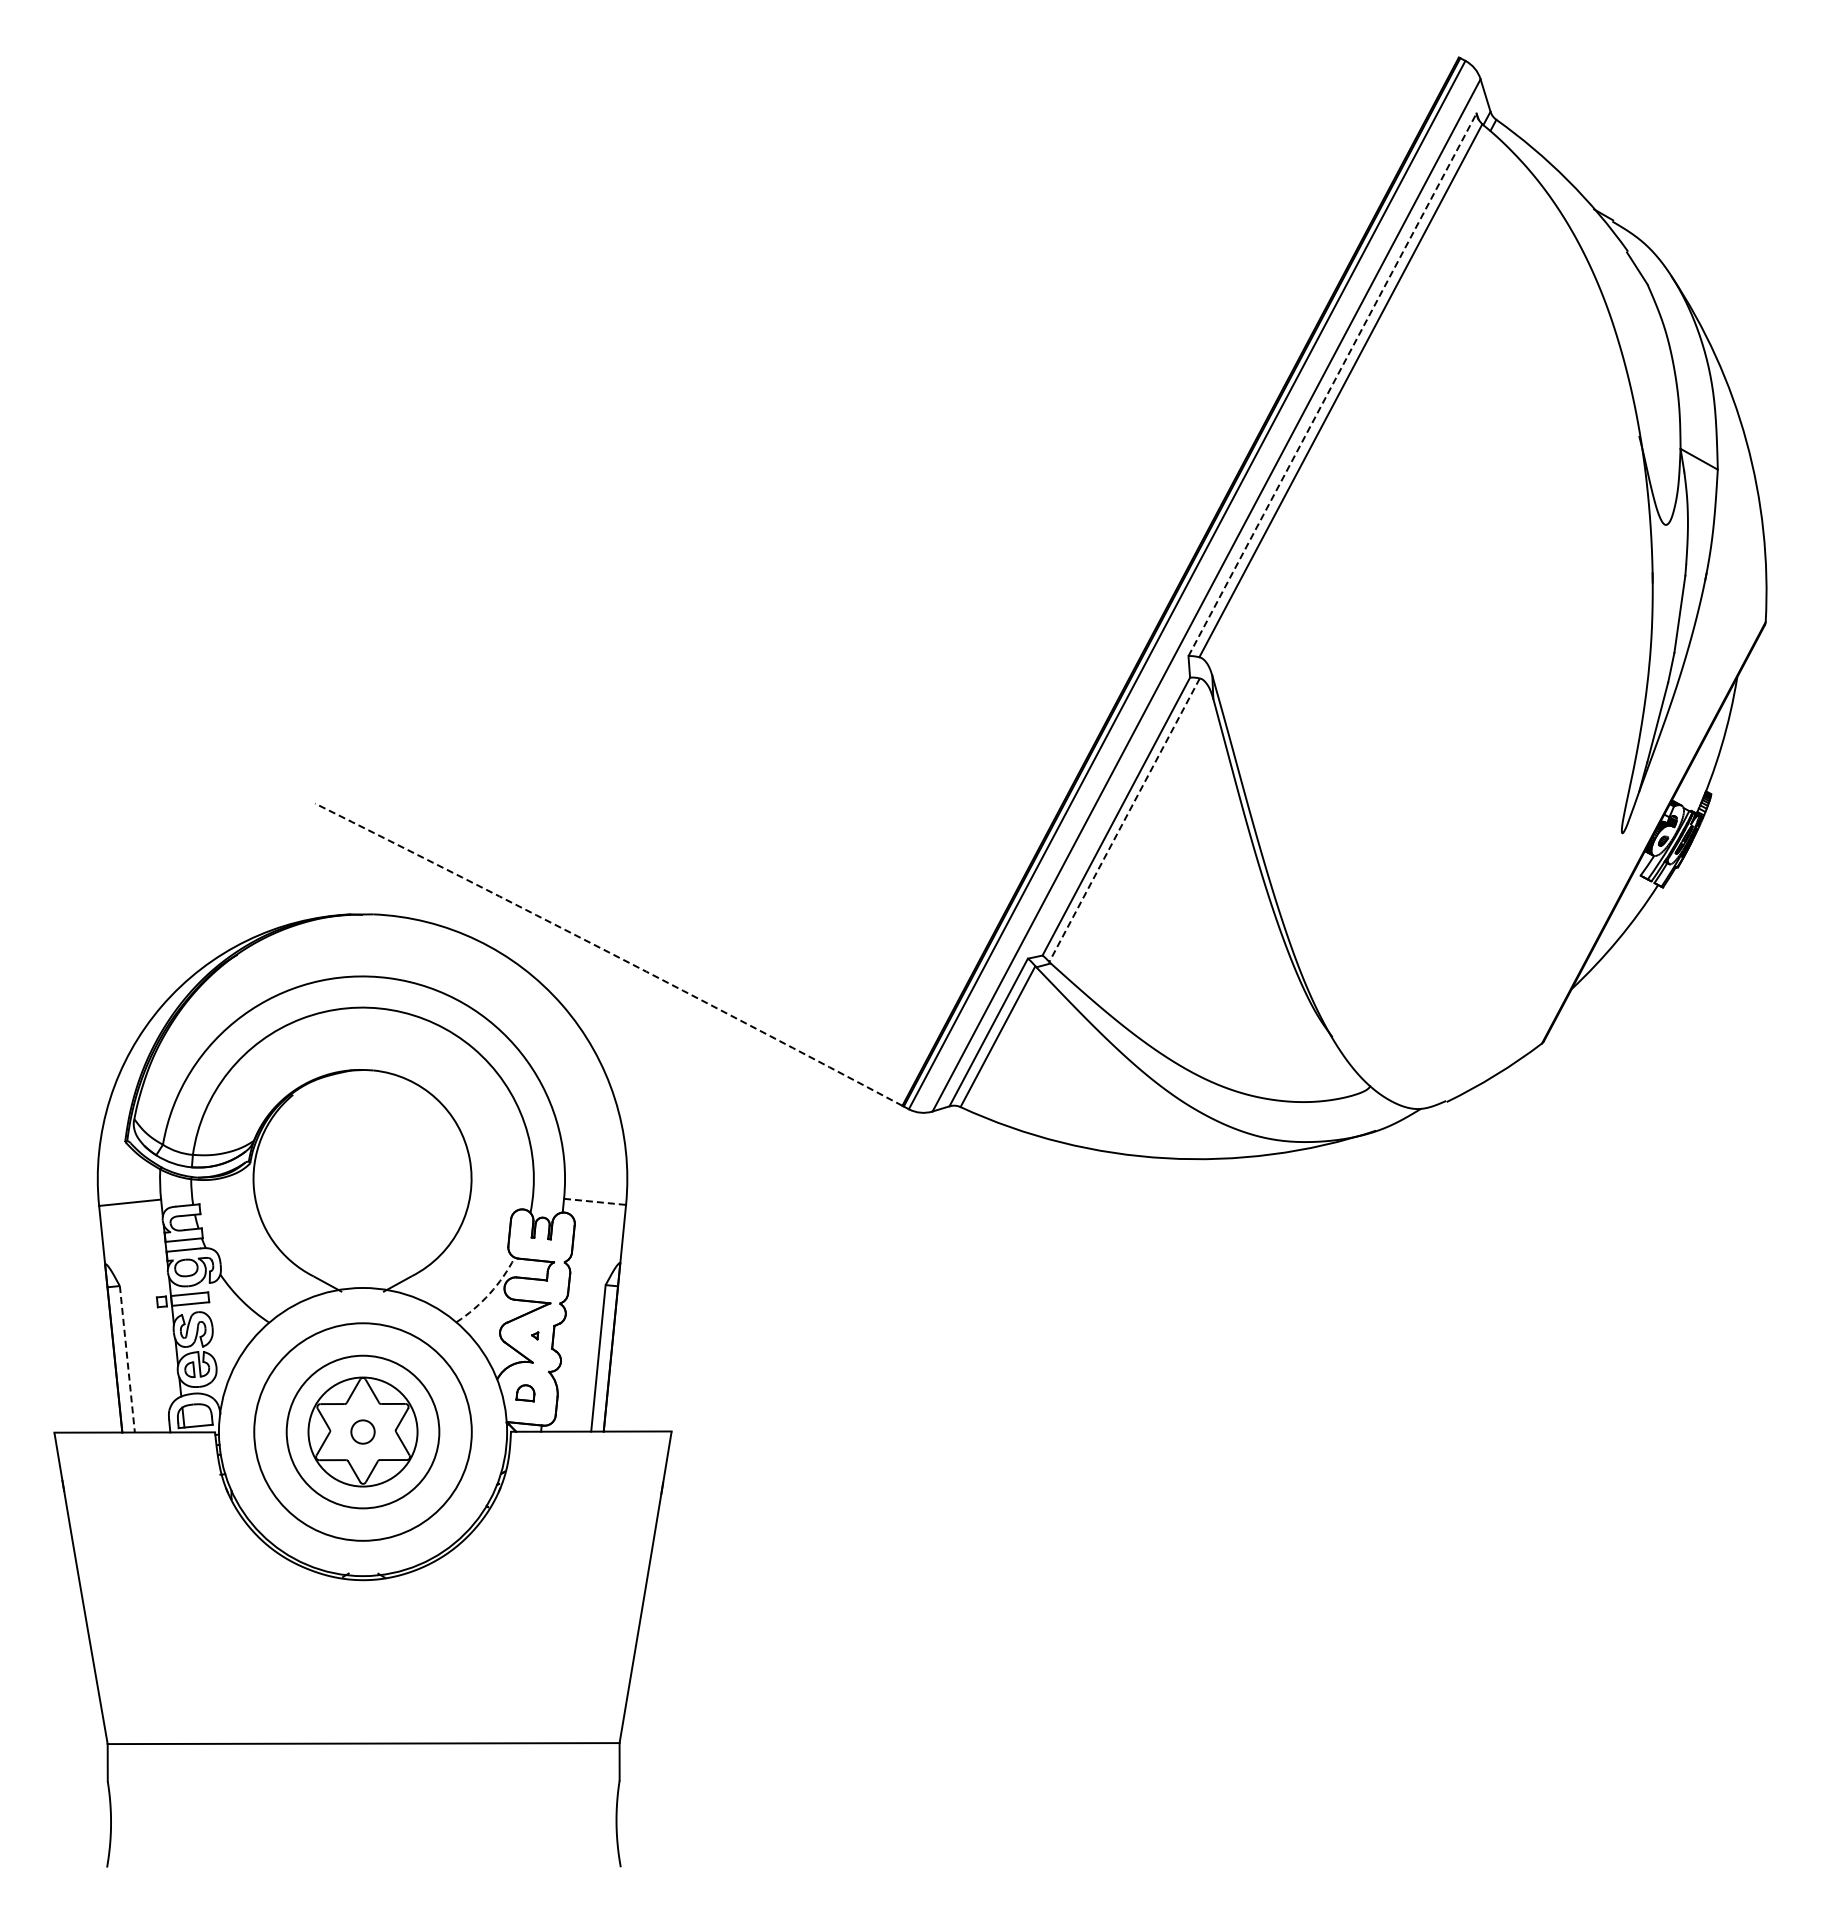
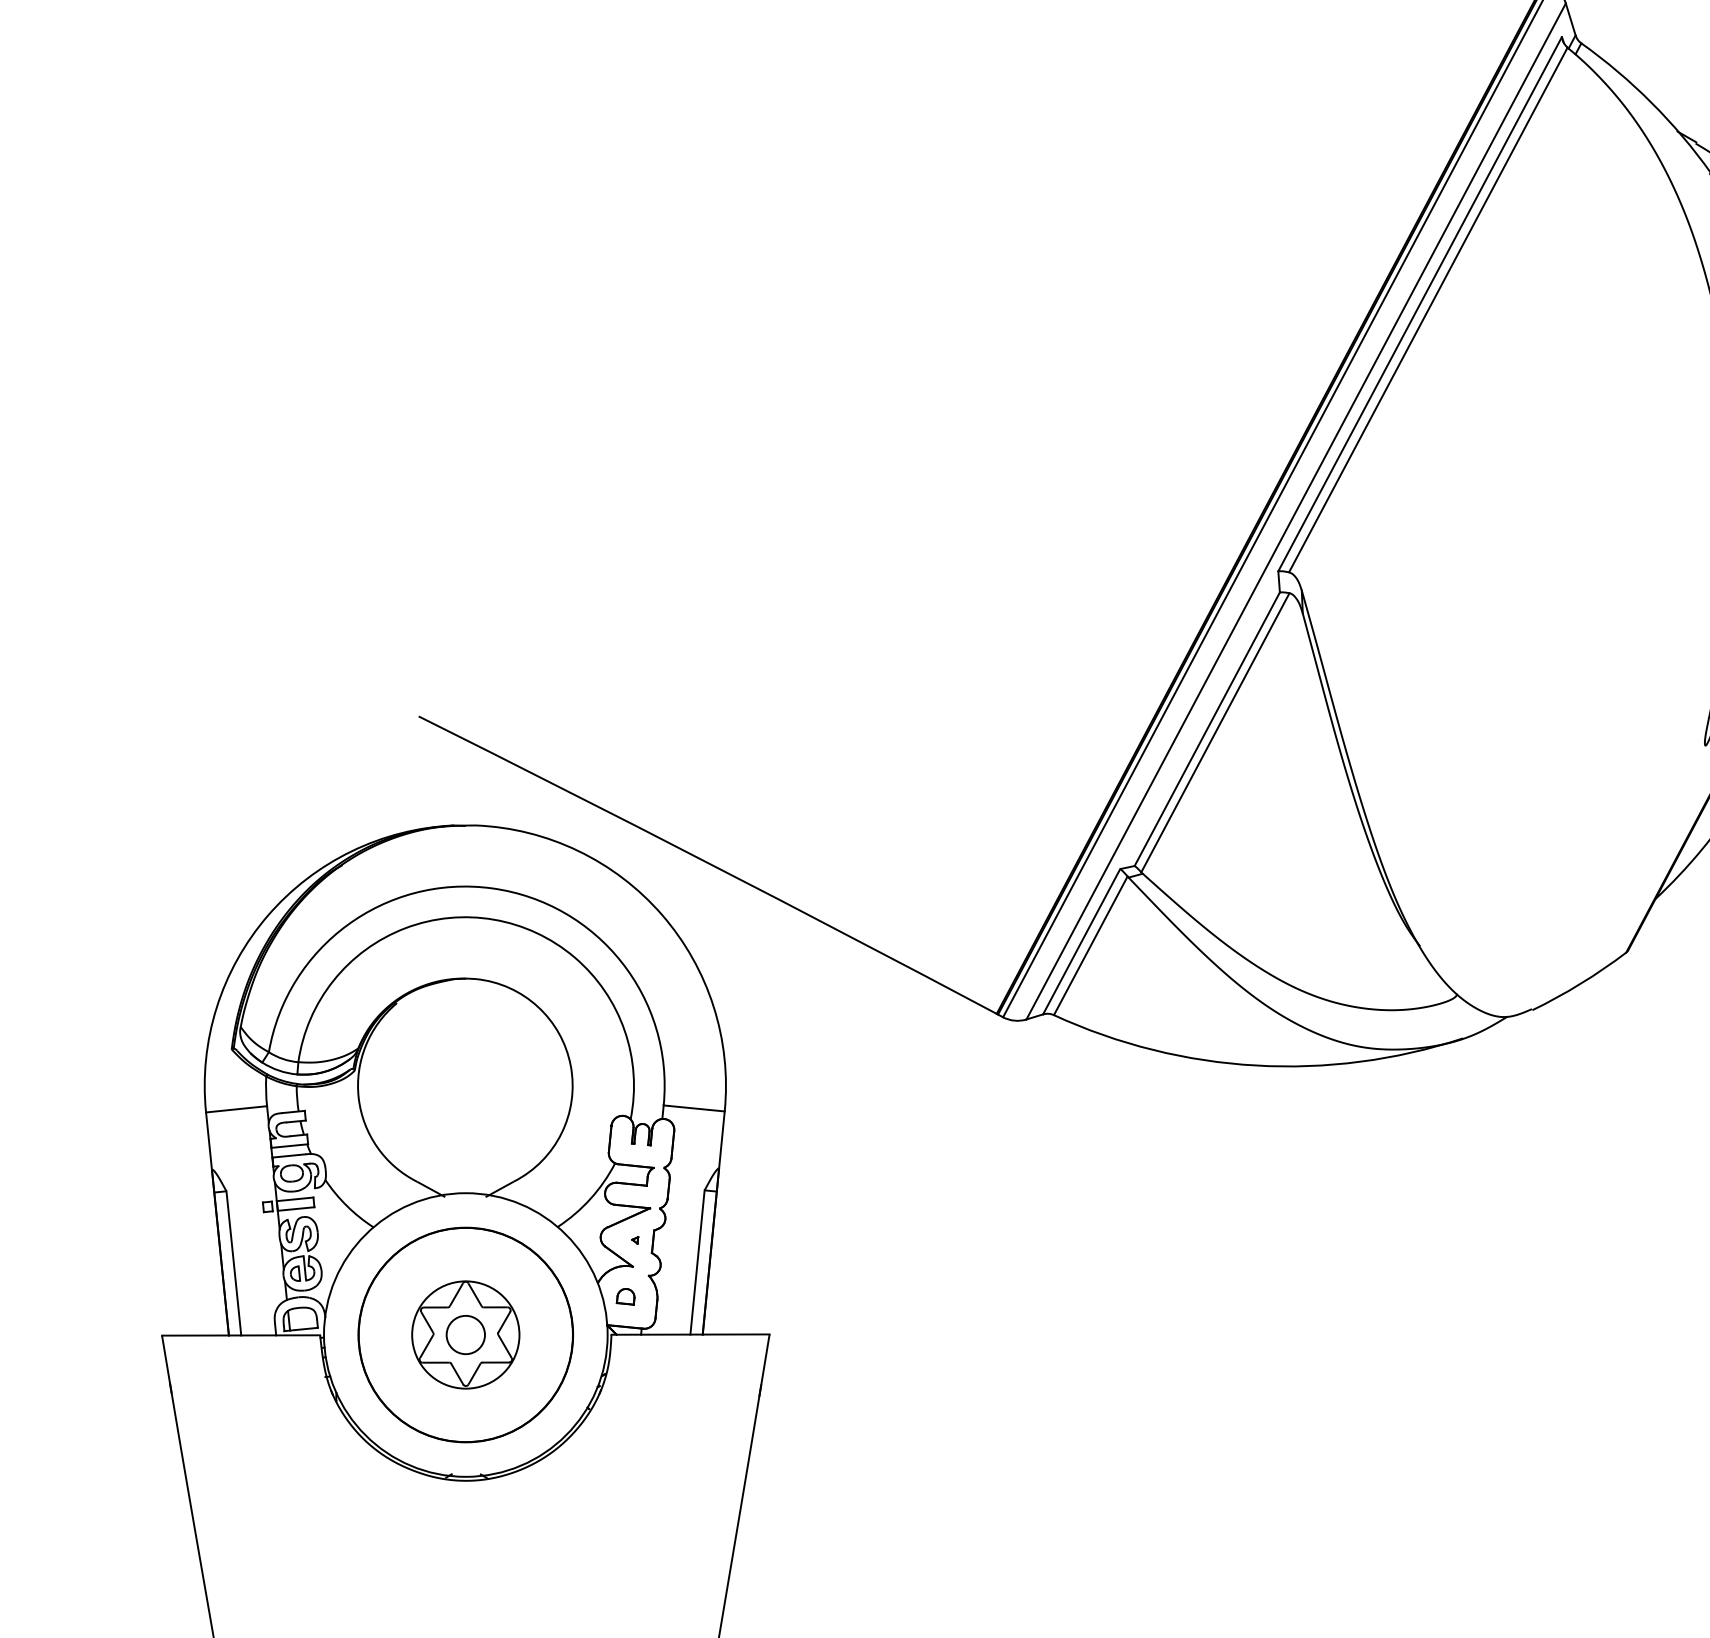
line: (1332, 384) -> (1420, 303), dashed -> solid
line: (1124, 820) -> (1215, 733), dashed -> solid
arc: (609, 952) -> (708, 862), dashed -> solid
line: (595, 1201) -> (694, 1108), dashed -> solid
arc: (489, 1293) -> (590, 1198), dashed -> solid
line: (127, 1359) -> (233, 1263), dashed -> solid
circle: (362, 1431) -> (465, 1334), size x1.67
circle: (363, 1432) -> (466, 1335), size x1.43

